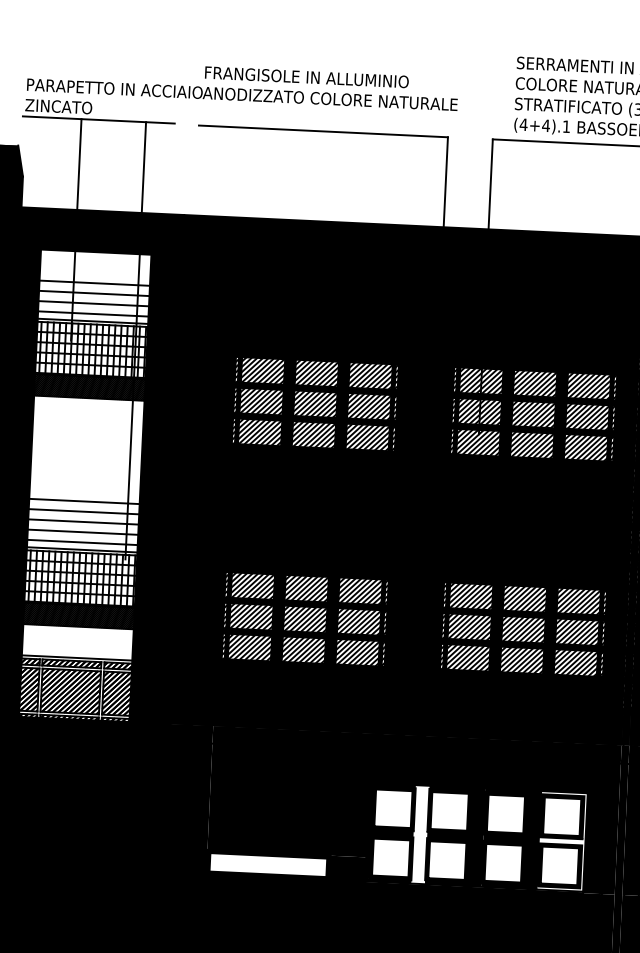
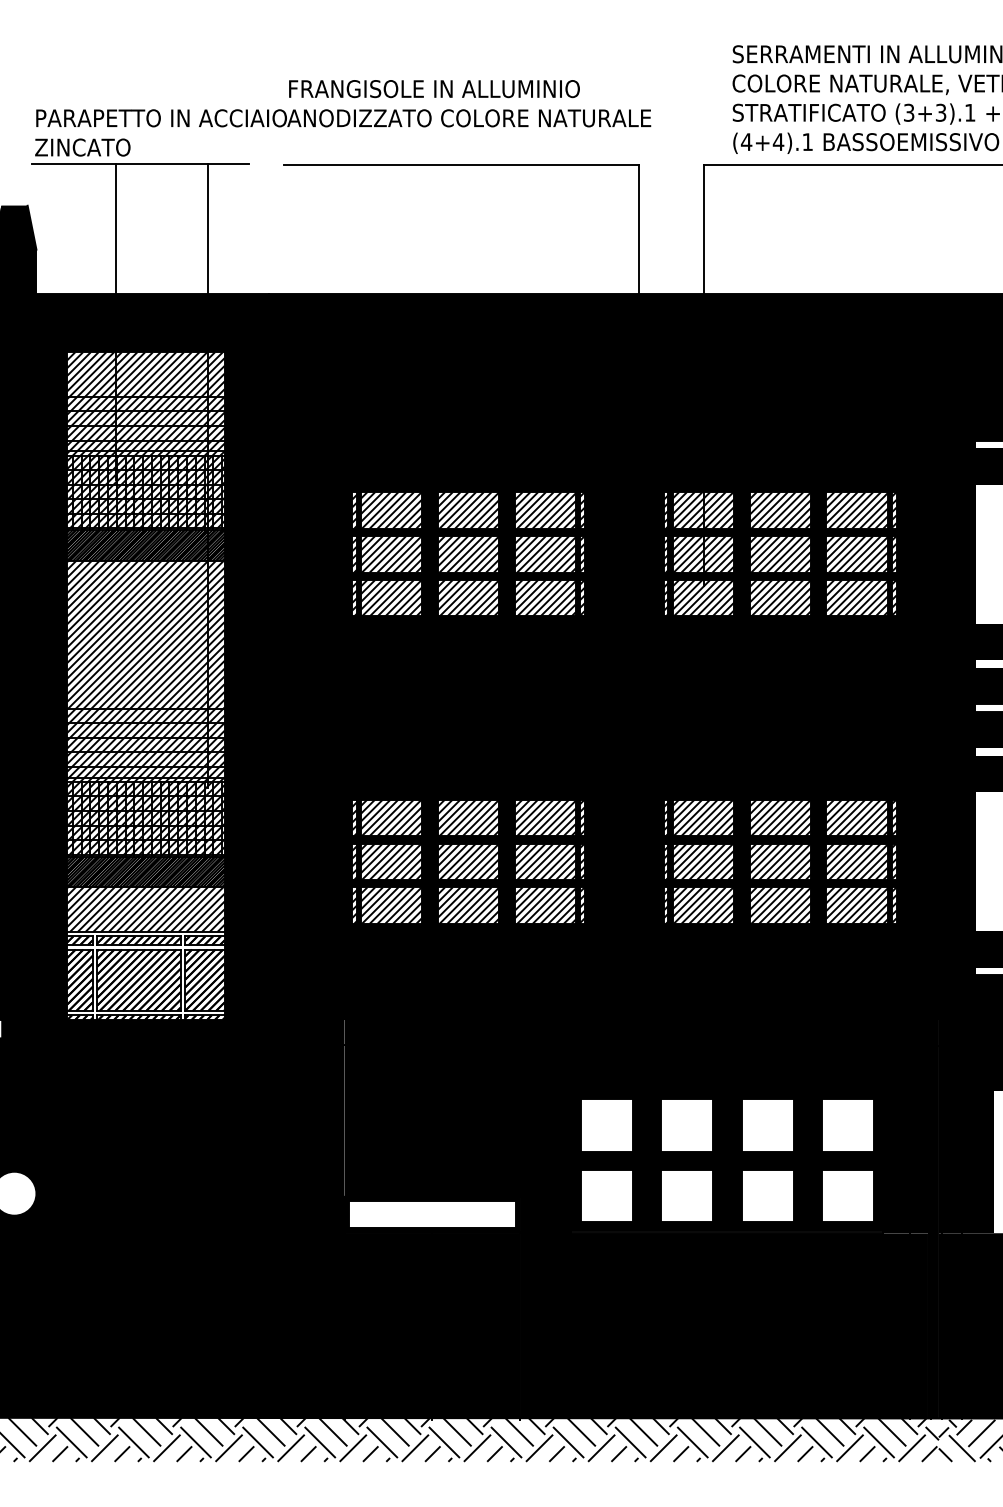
hatch: (86, 455) -> (145, 642), added
fill: (420, 834) -> (646, 1160), added
fill: (562, 841) -> (849, 1160), added

